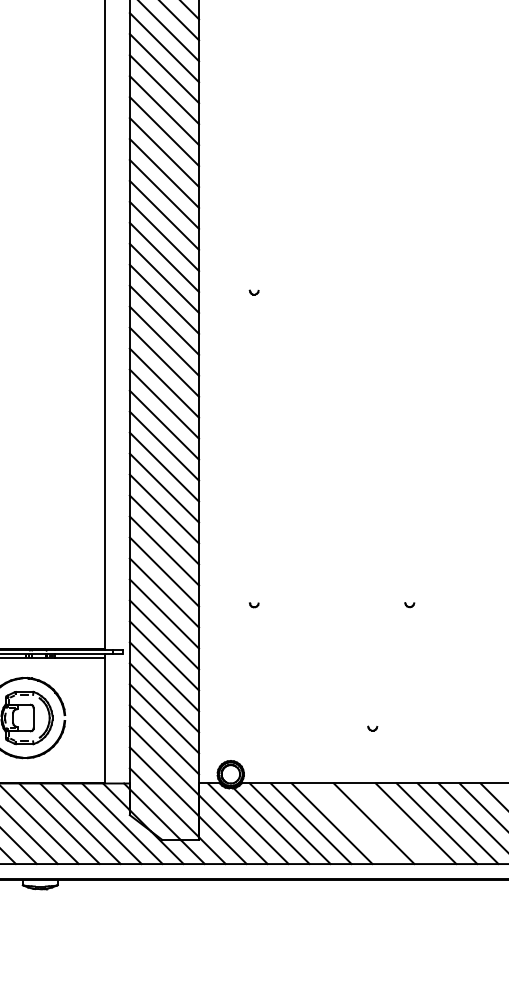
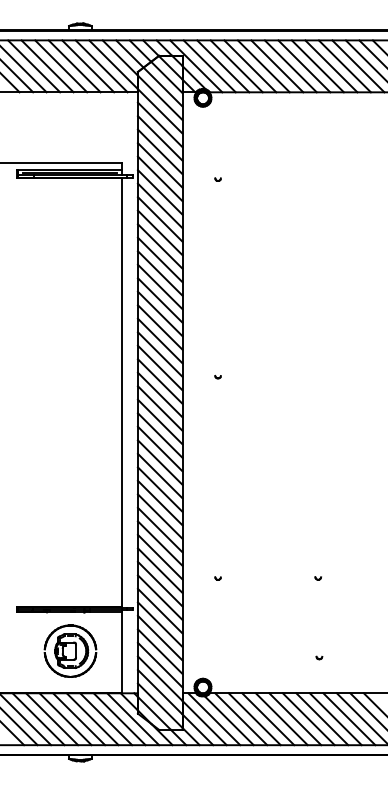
part: (372, 727) -> (319, 657), moved
line: (352, 824) -> (281, 719), added
line: (394, 824) -> (308, 719), added

